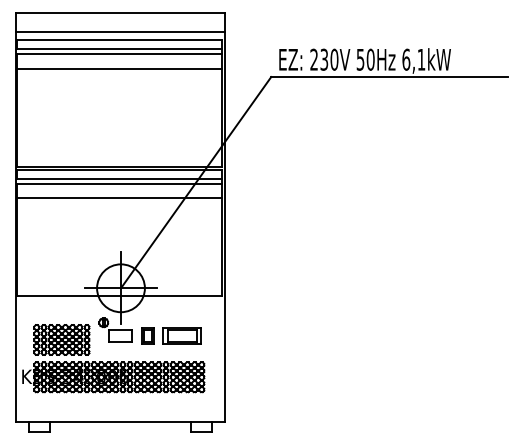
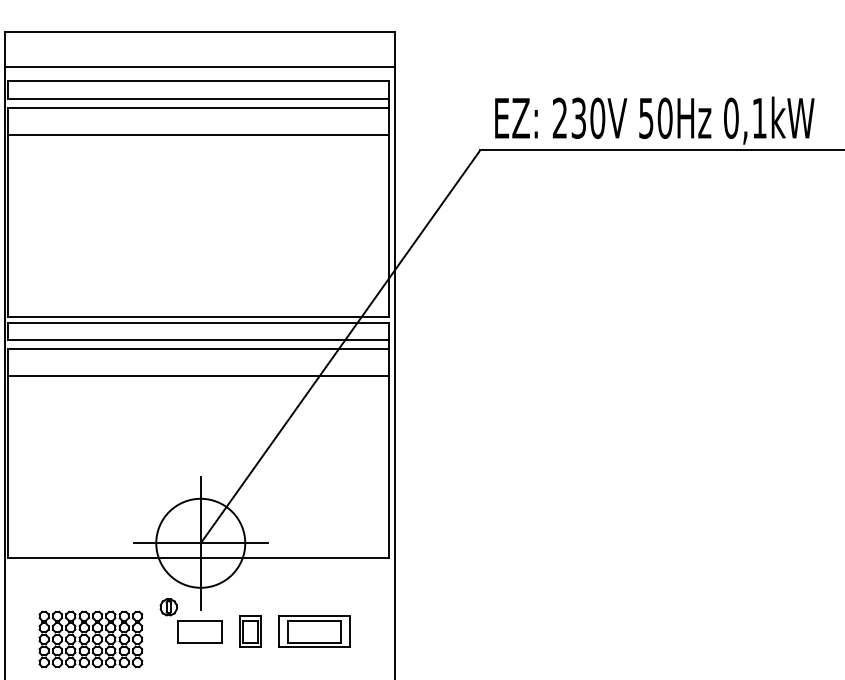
text: (406, 59) -> (731, 117), 6,1kW -> 0,1kW

